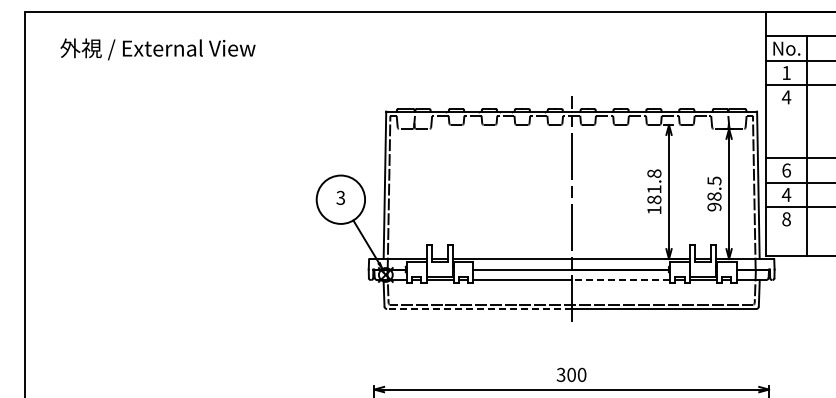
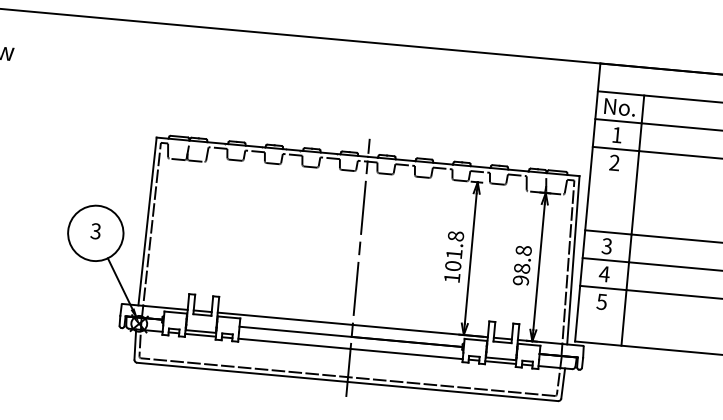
text: (786, 97) -> (614, 163), 4 -> 2
text: (786, 170) -> (606, 246), 6 -> 3
text: (714, 180) -> (523, 250), 98.5 -> 98.8
text: (654, 199) -> (453, 265), 181.8 -> 101.8
text: (786, 219) -> (601, 302), 8 -> 5
line: (620, 280) -> (406, 354), dashed -> solid
line: (478, 309) -> (241, 372), dashed -> solid

